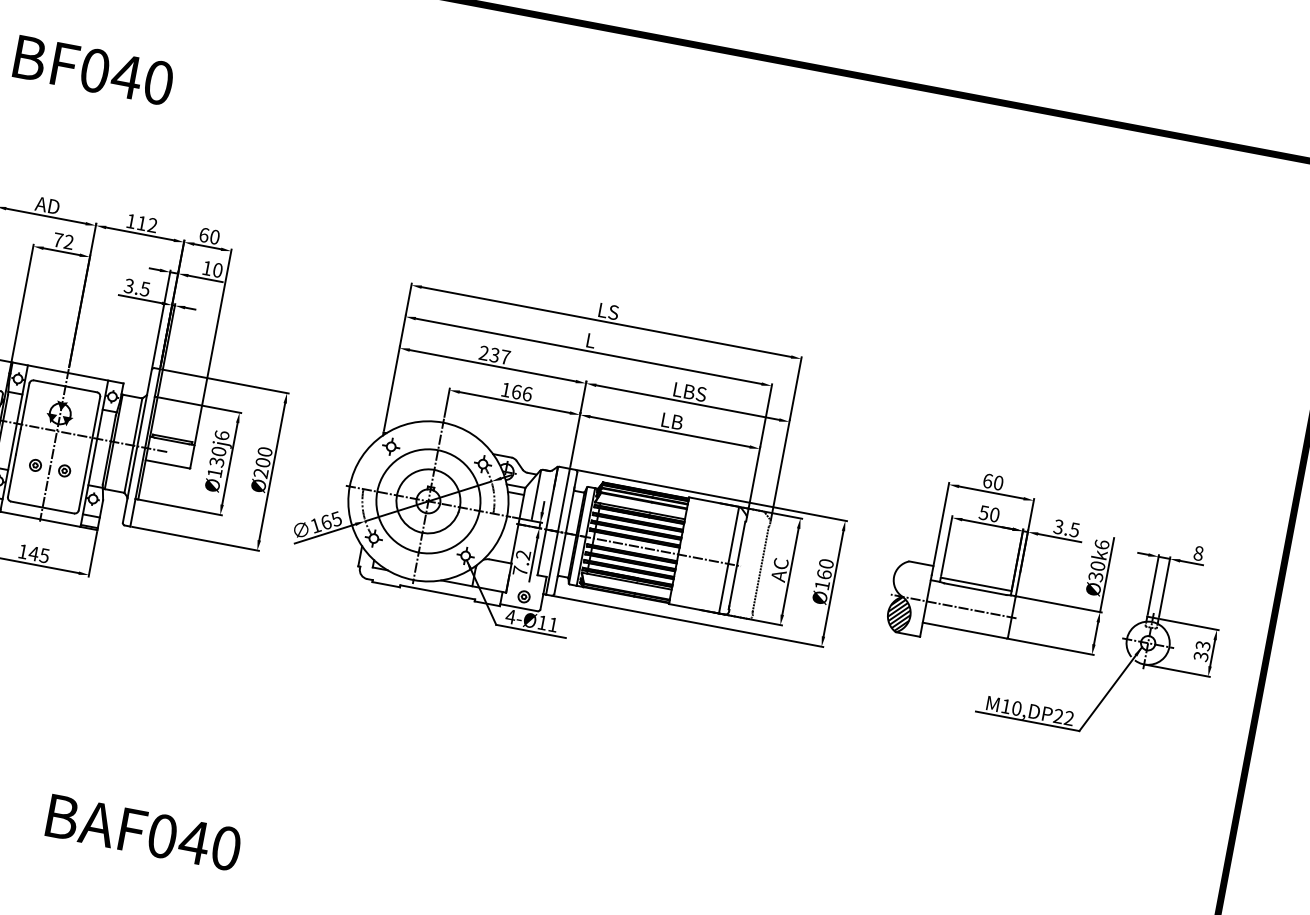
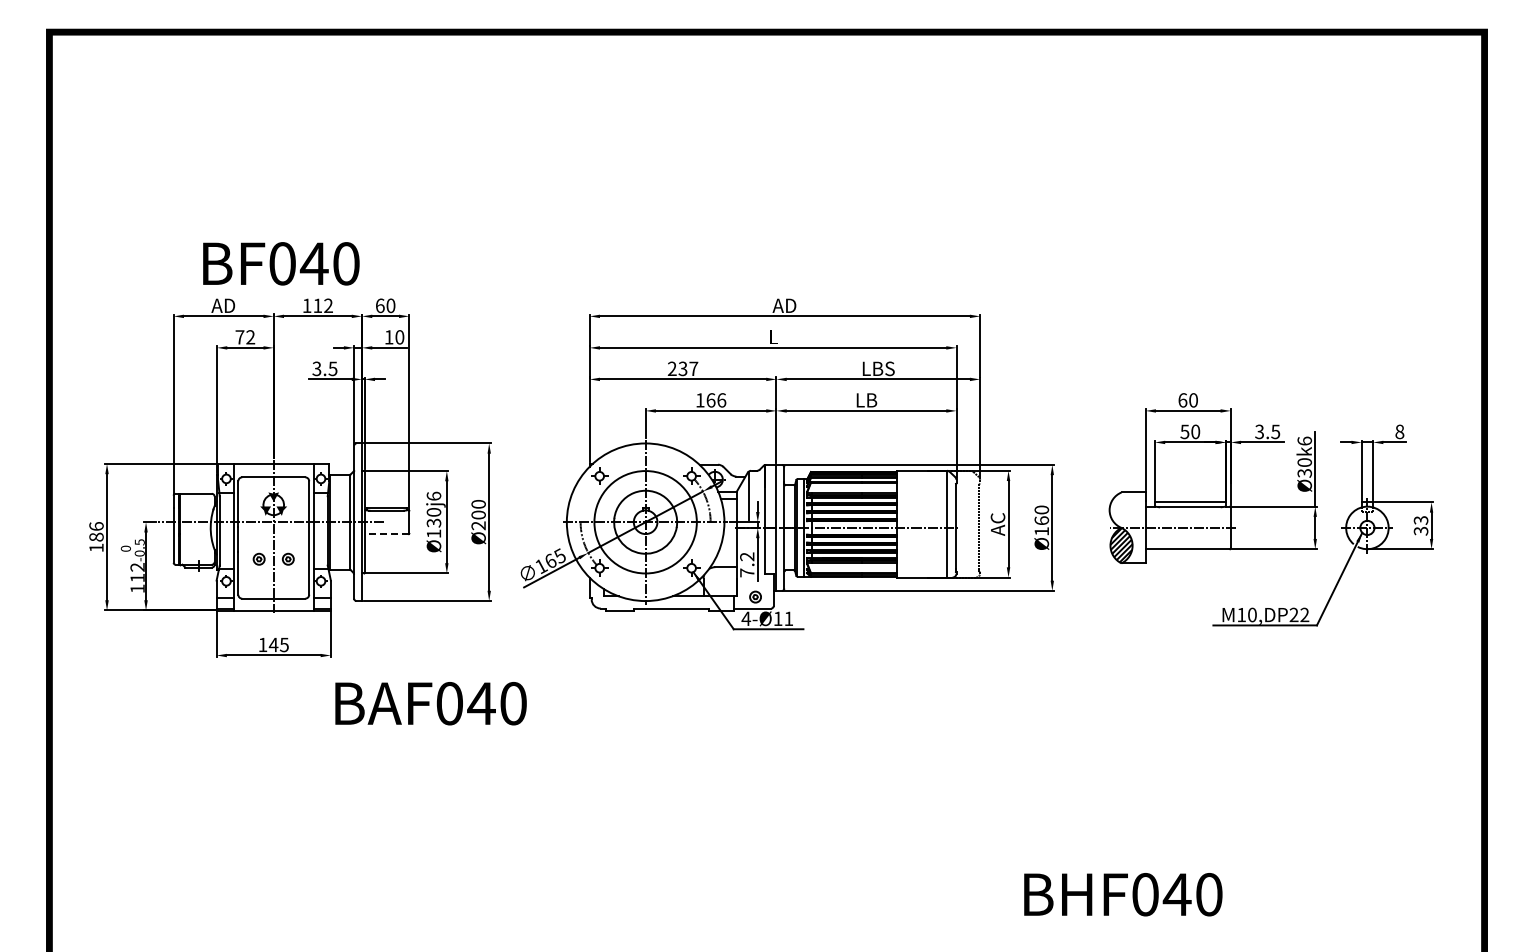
text: (93, 70) -> (281, 263), moved
text: (608, 311) -> (784, 305), LS -> AD
line: (167, 464) -> (386, 534), solid -> dashed
text: (143, 832) -> (430, 703), moved

